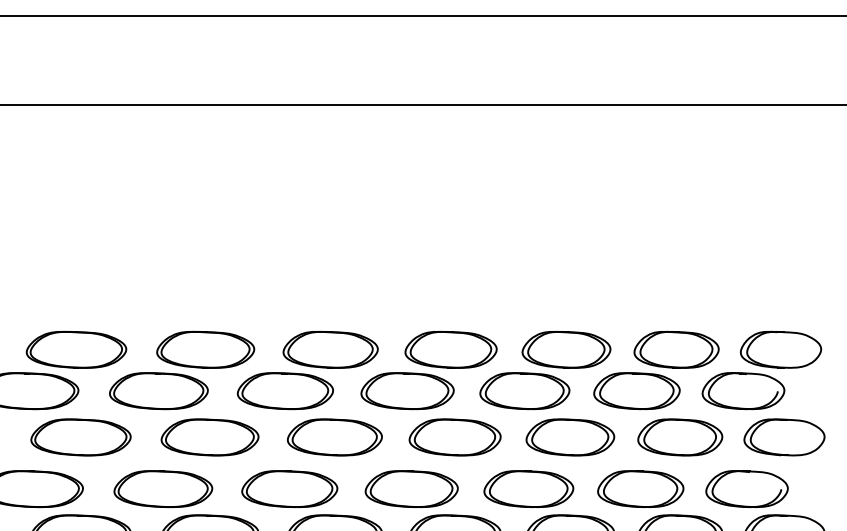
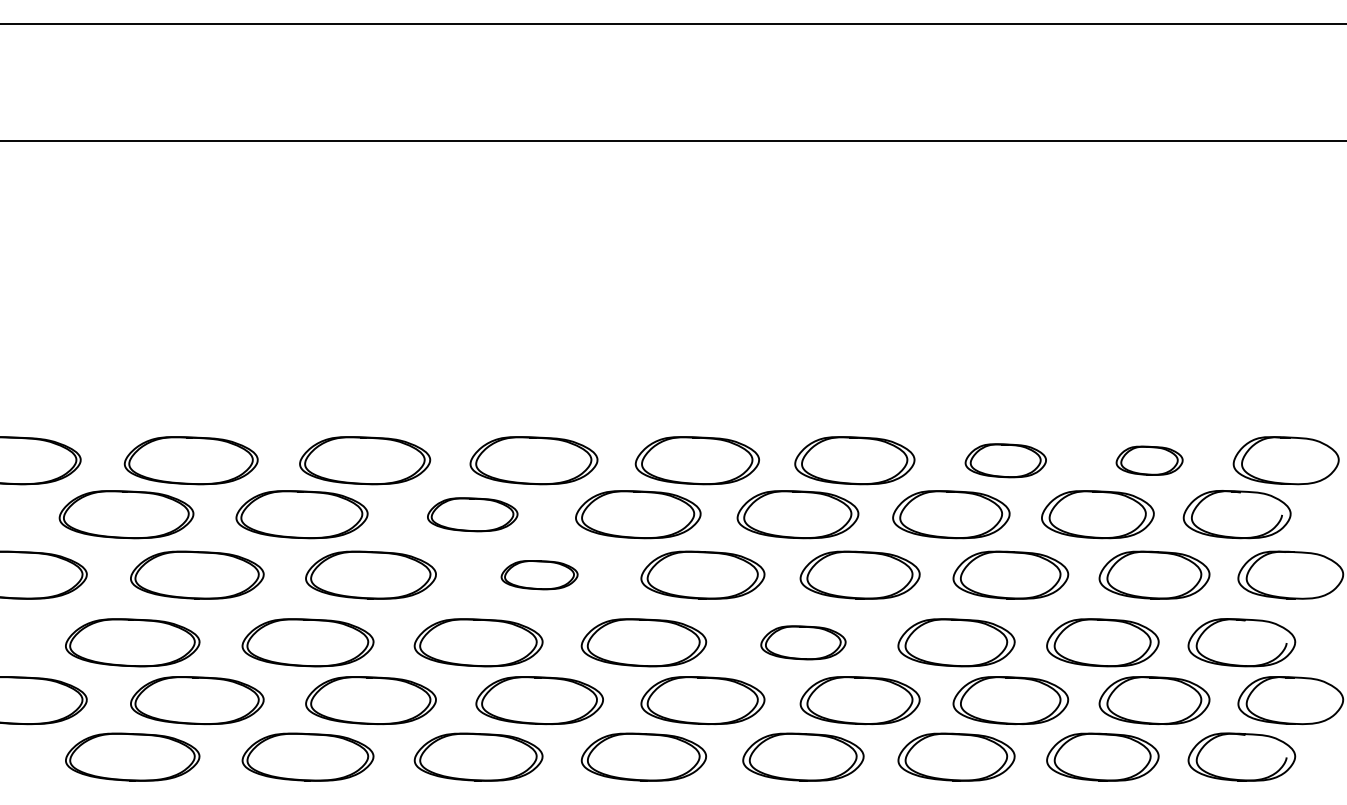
part: (566, 349) -> (1005, 460), size x0.7
part: (676, 349) -> (1149, 460), size x0.6
part: (158, 391) -> (472, 514), size x0.7
part: (209, 436) -> (539, 574), size x0.6
part: (411, 488) -> (803, 642), size x0.7

